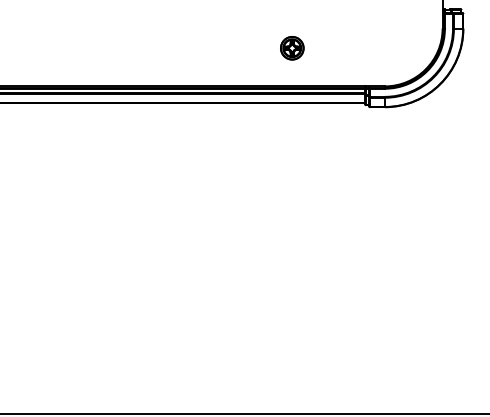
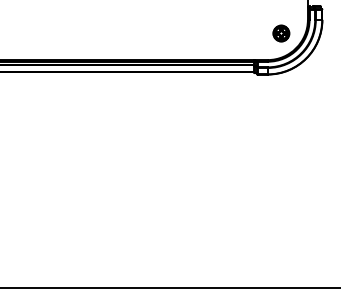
part: (292, 48) -> (281, 33), moved

